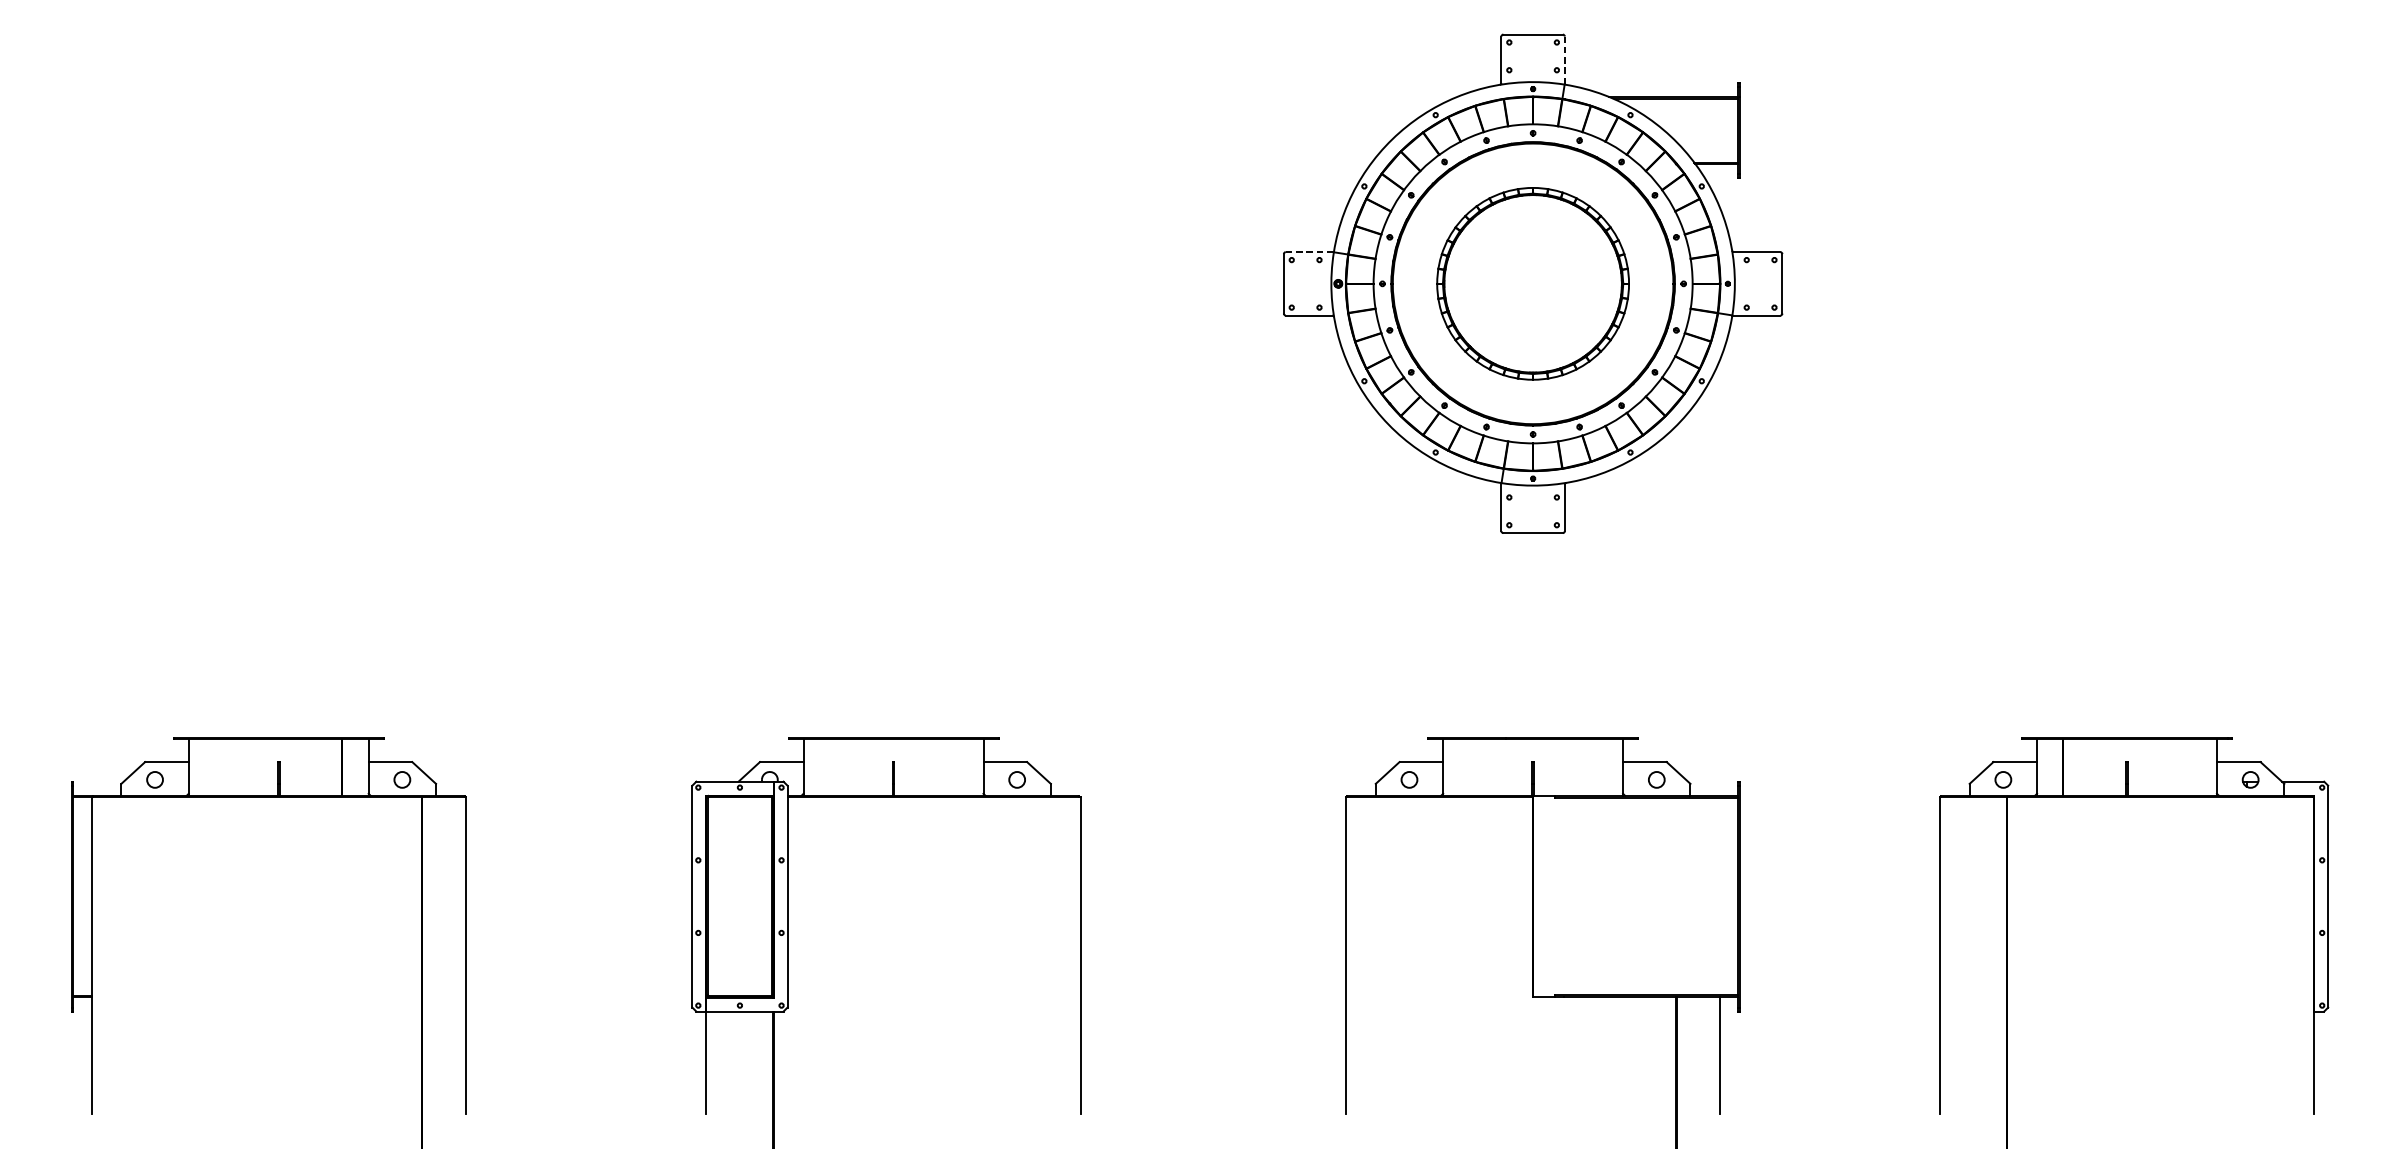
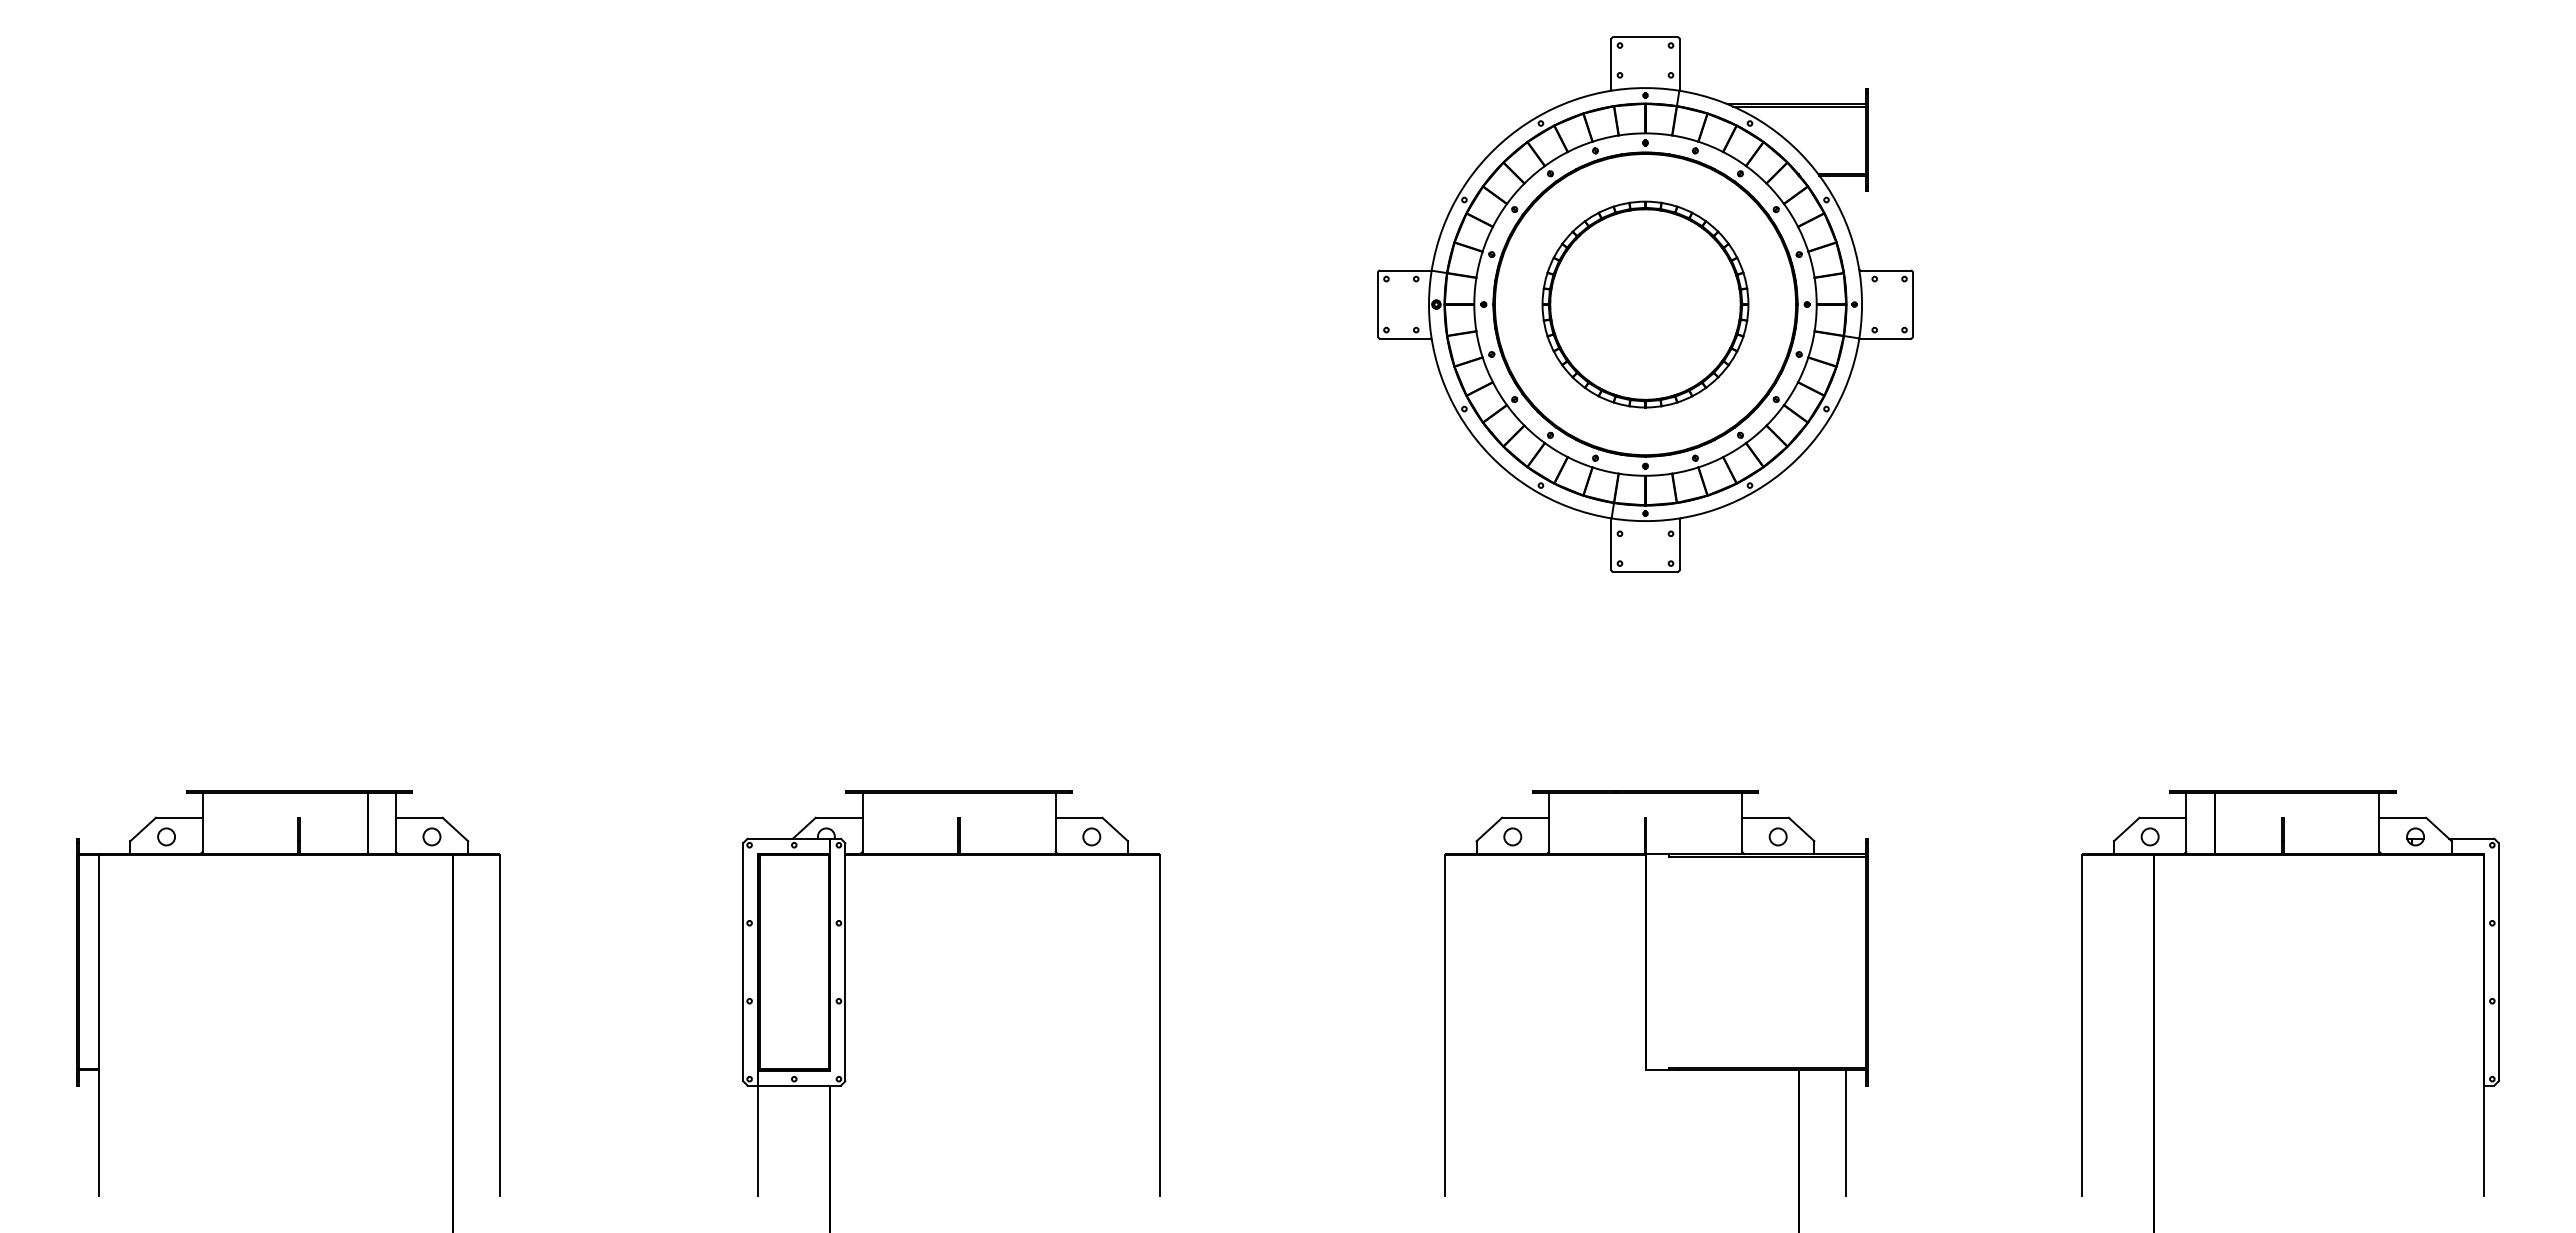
line: (1564, 60) -> (1679, 64), dashed -> solid
line: (1309, 252) -> (1405, 270), dashed -> solid

